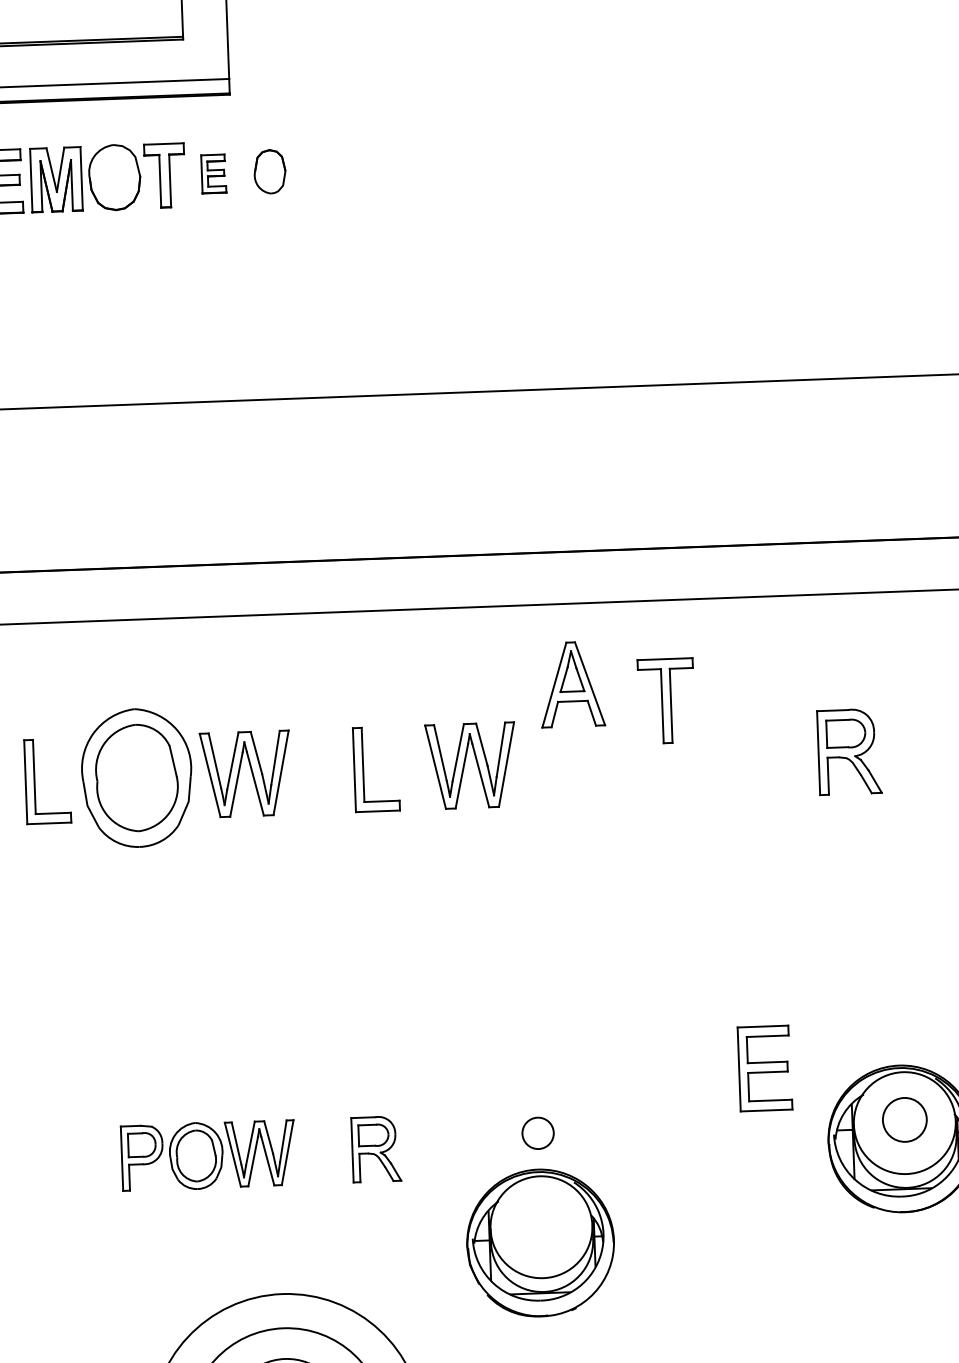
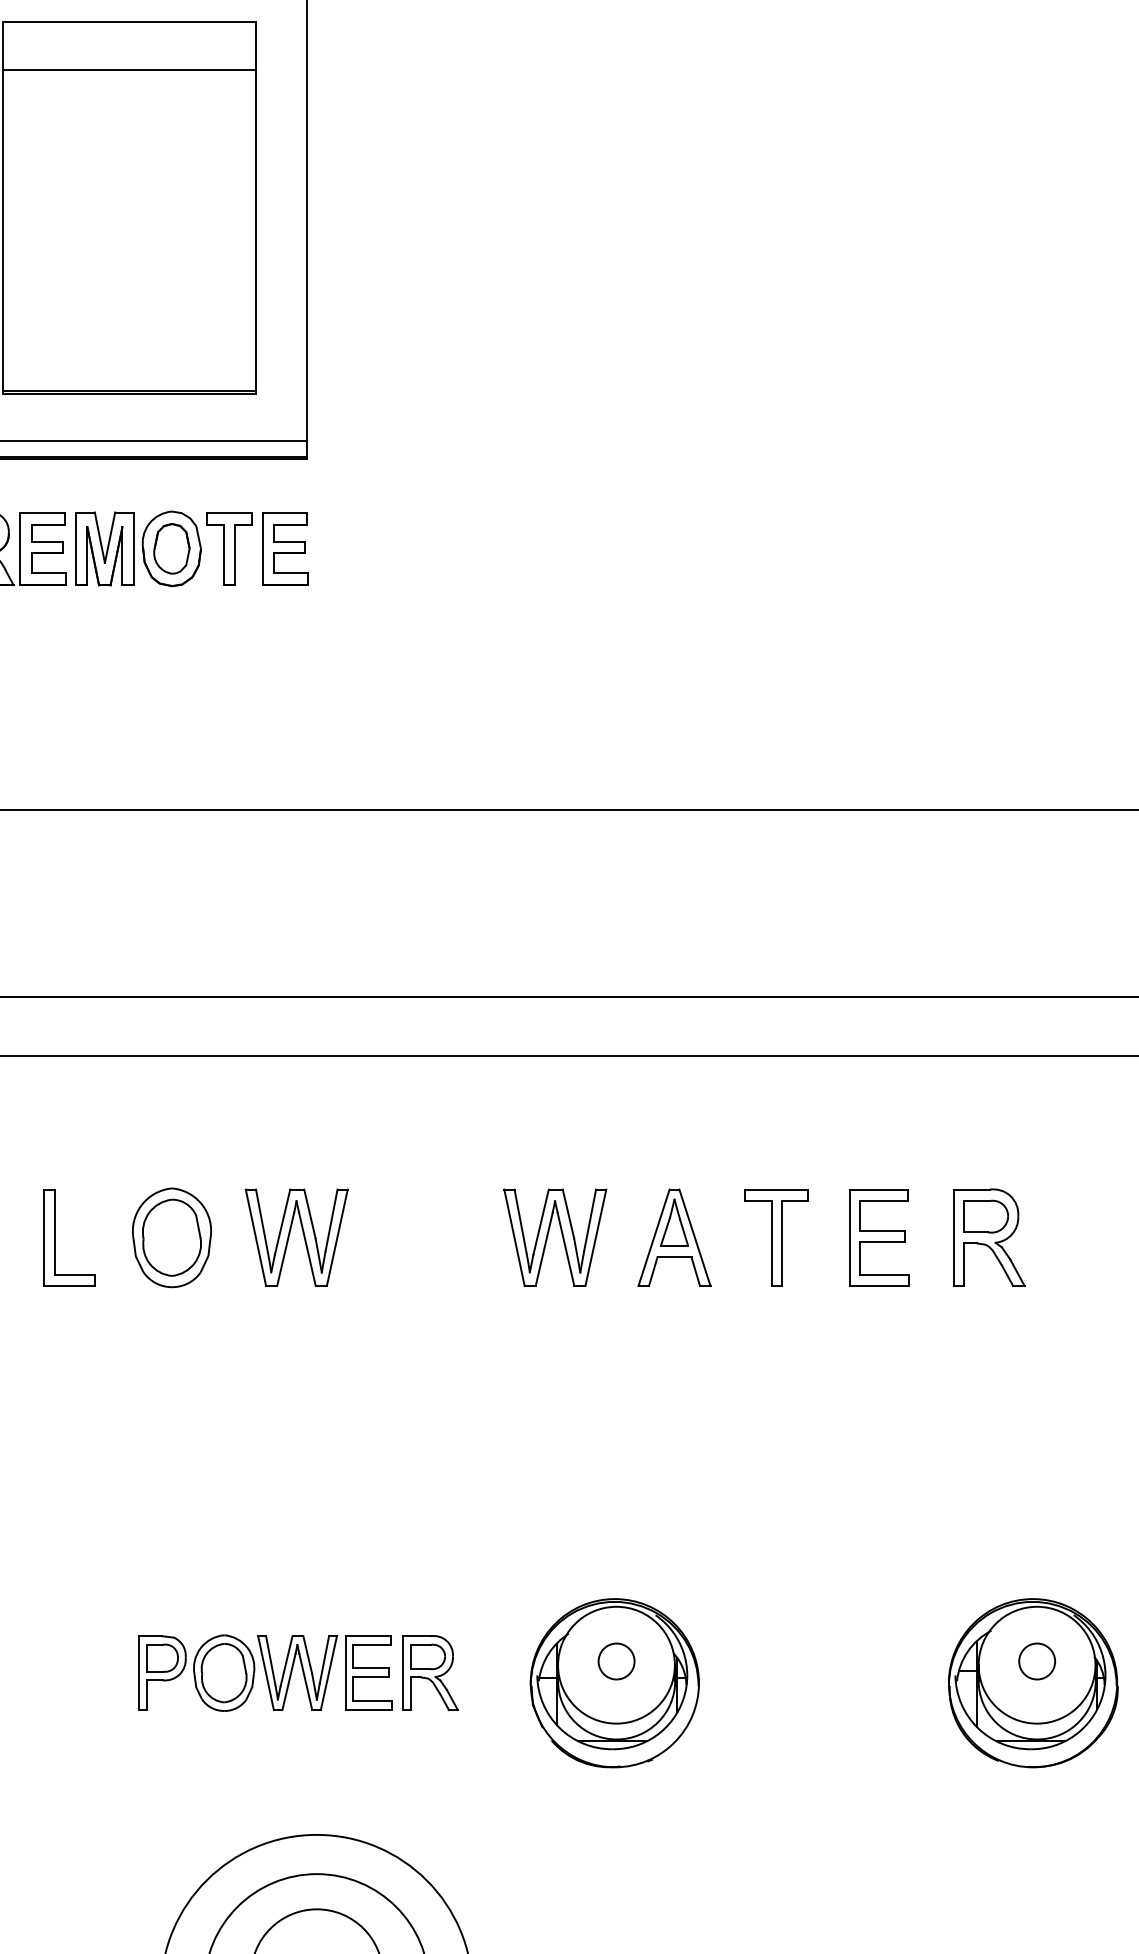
part: (269, 171) -> (171, 548), moved
part: (213, 173) -> (285, 548), size x1.67
part: (572, 684) -> (674, 1237), moved
part: (666, 700) -> (776, 1237), moved
part: (364, 769) -> (432, 1237), removed
part: (136, 777) -> (171, 1237), size x0.62
part: (765, 1068) -> (879, 1237), moved
circle: (904, 1119) -> (1036, 1661), size x0.71
part: (322, 1150) -> (368, 1672), added
part: (540, 1243) -> (614, 1683), moved

